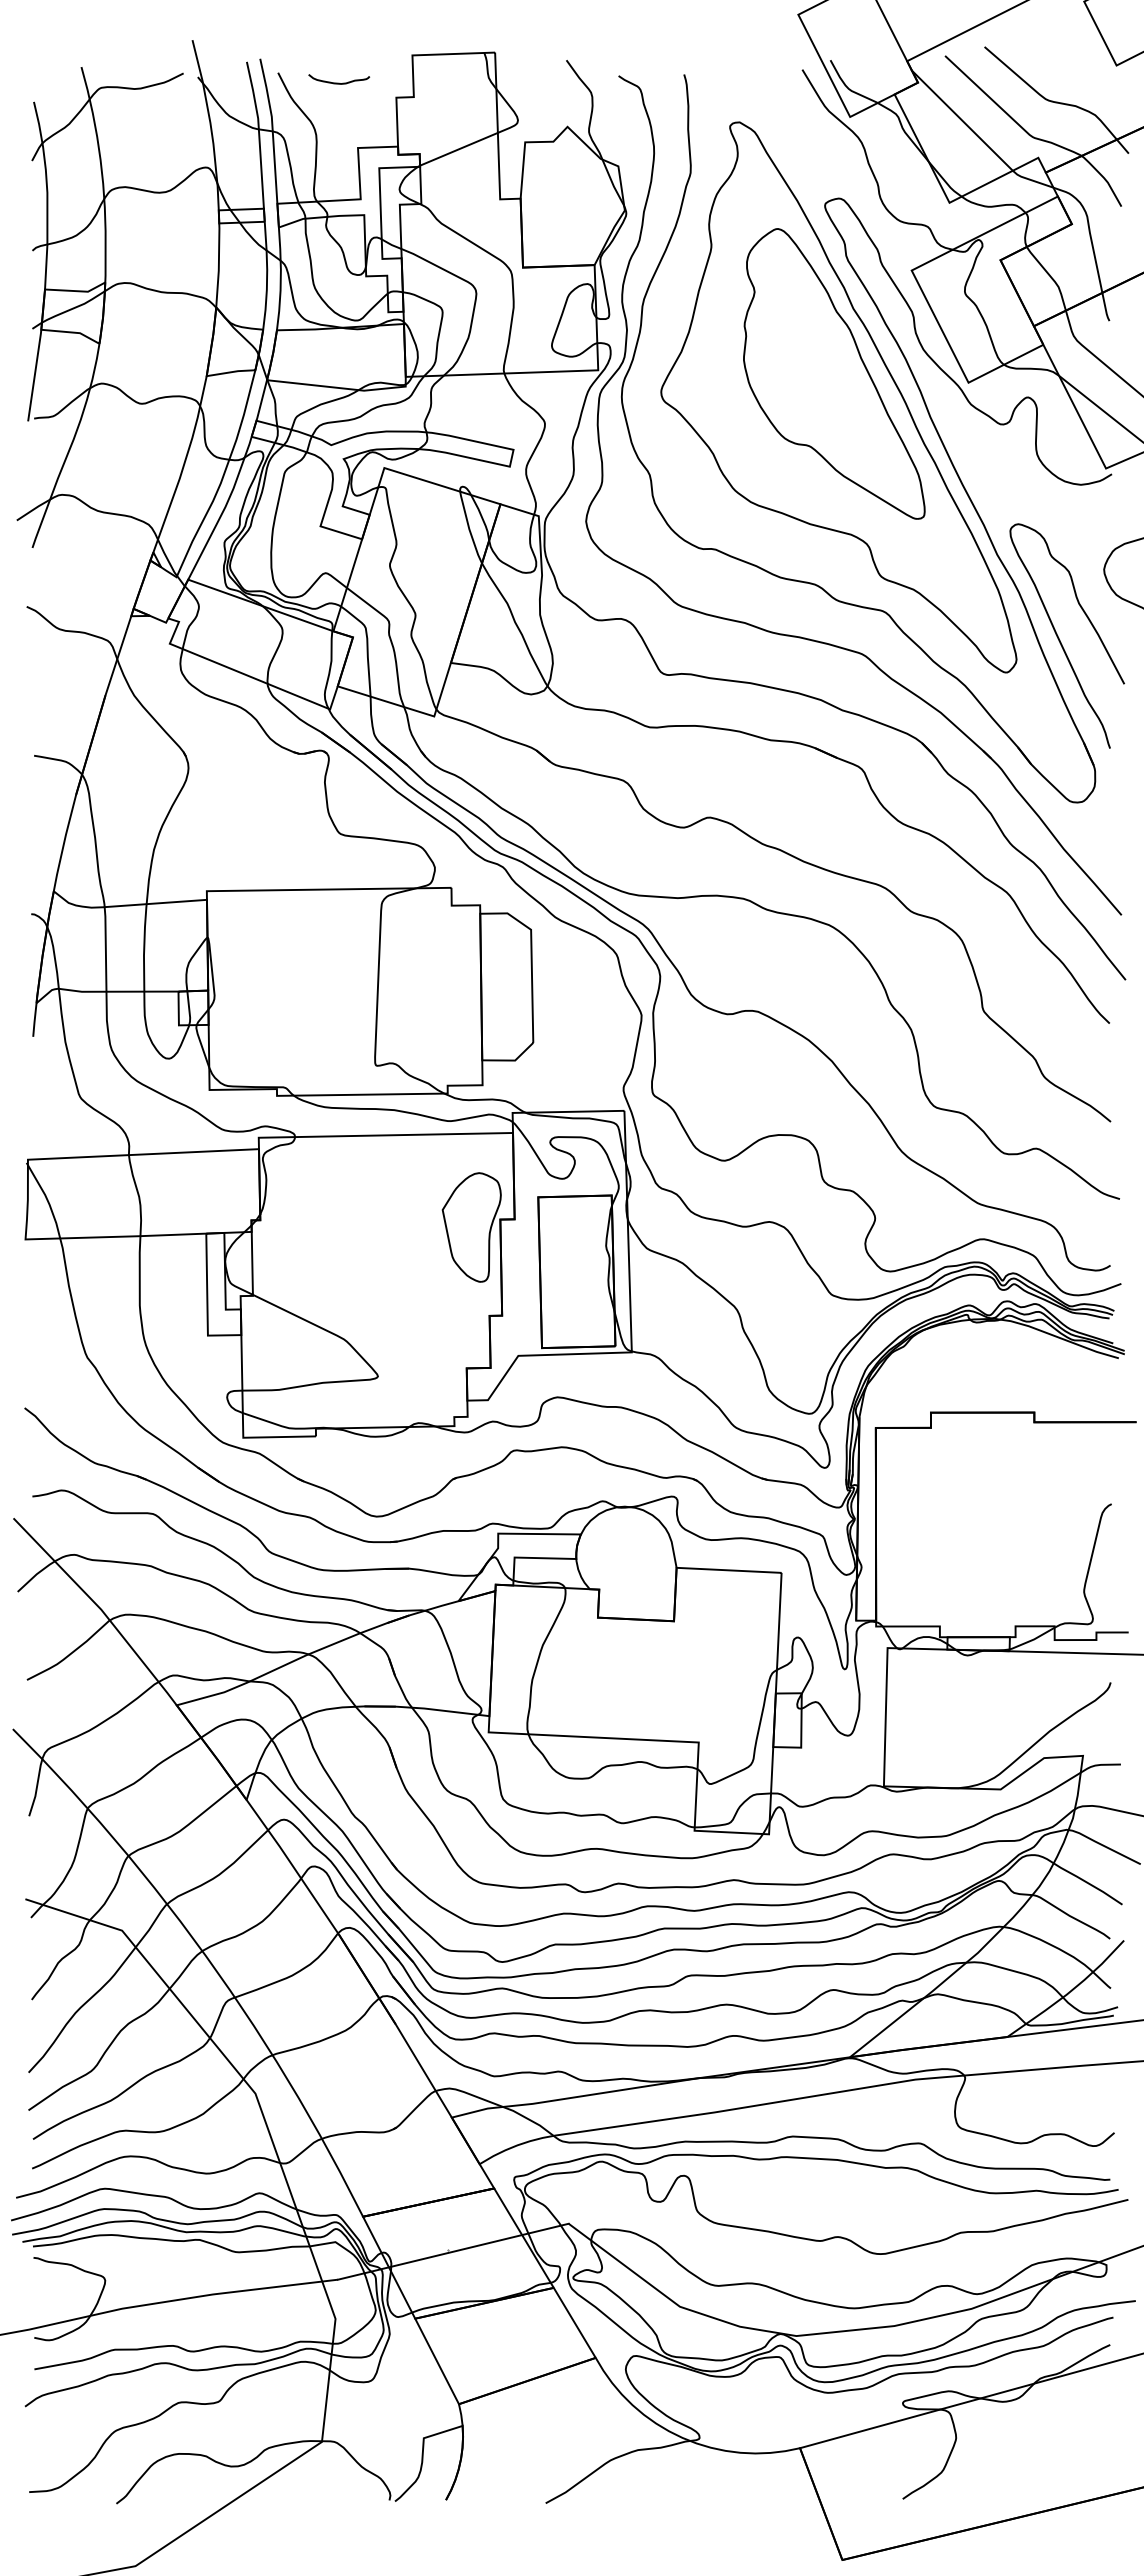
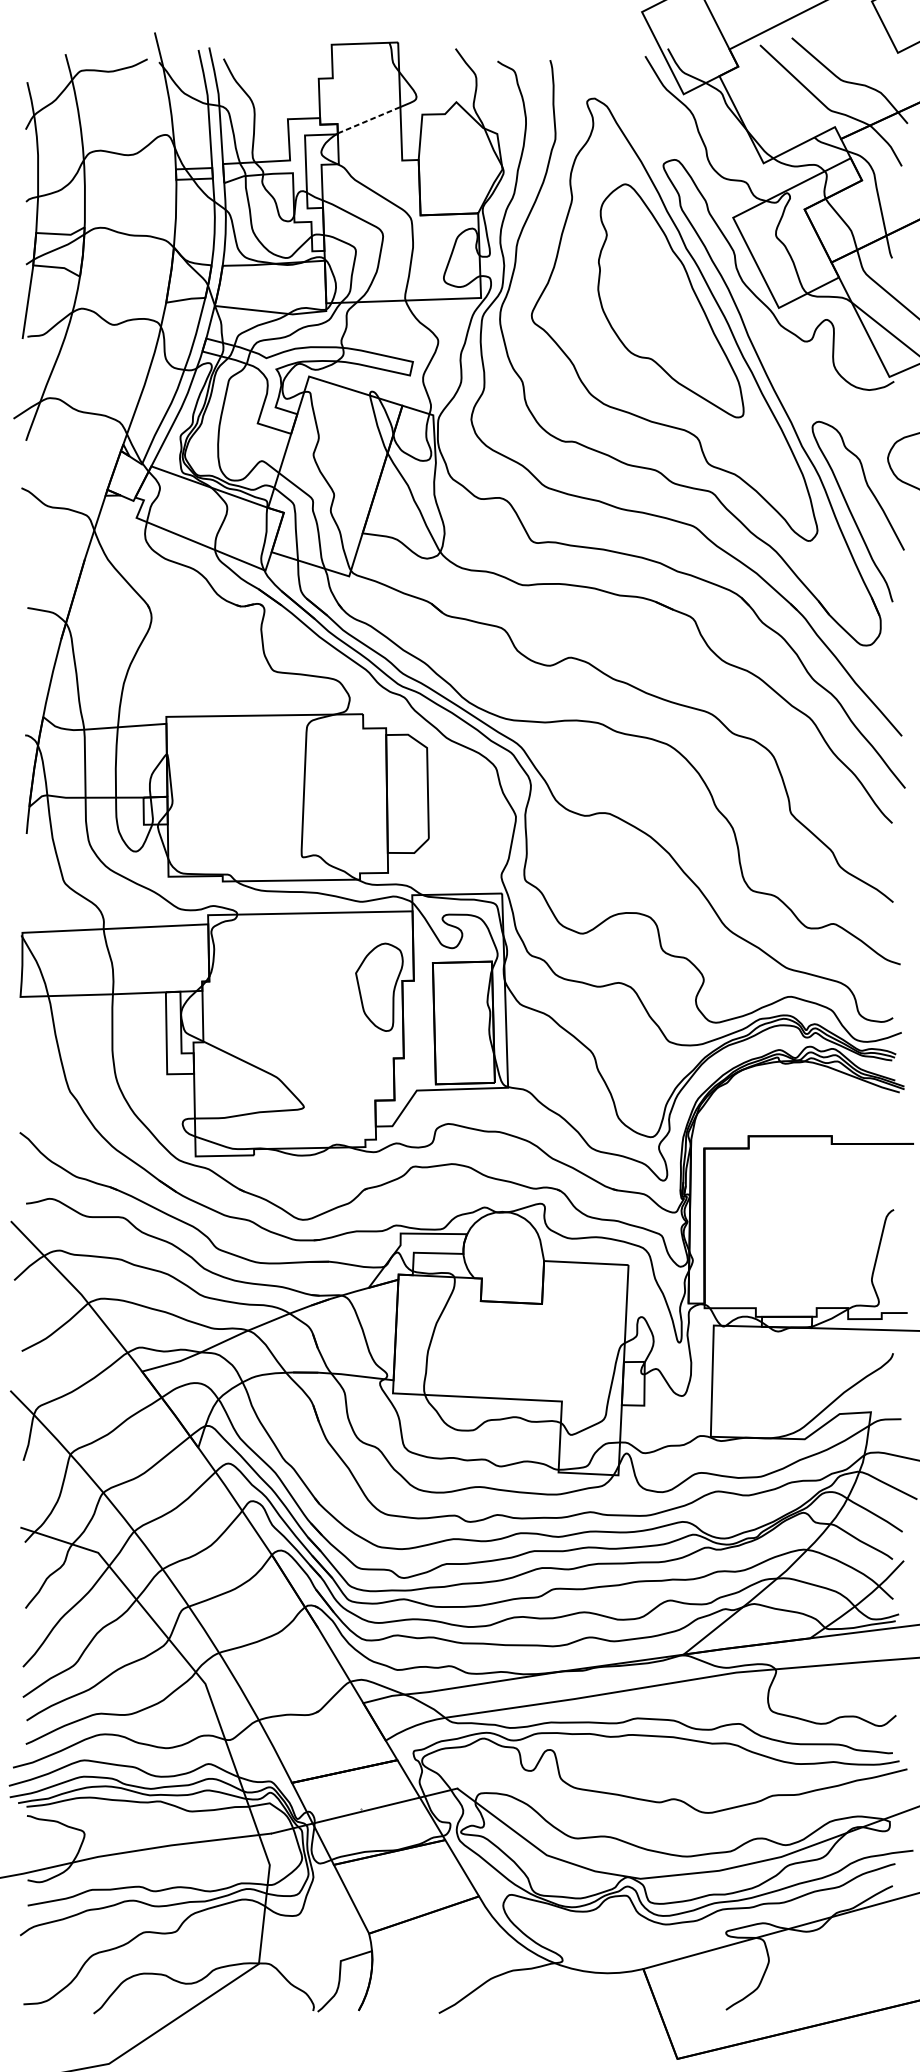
curve: (339, 82) -> (273, 66), removed
line: (961, 120) -> (773, 97), removed
line: (459, 149) -> (369, 120), solid -> dashed

